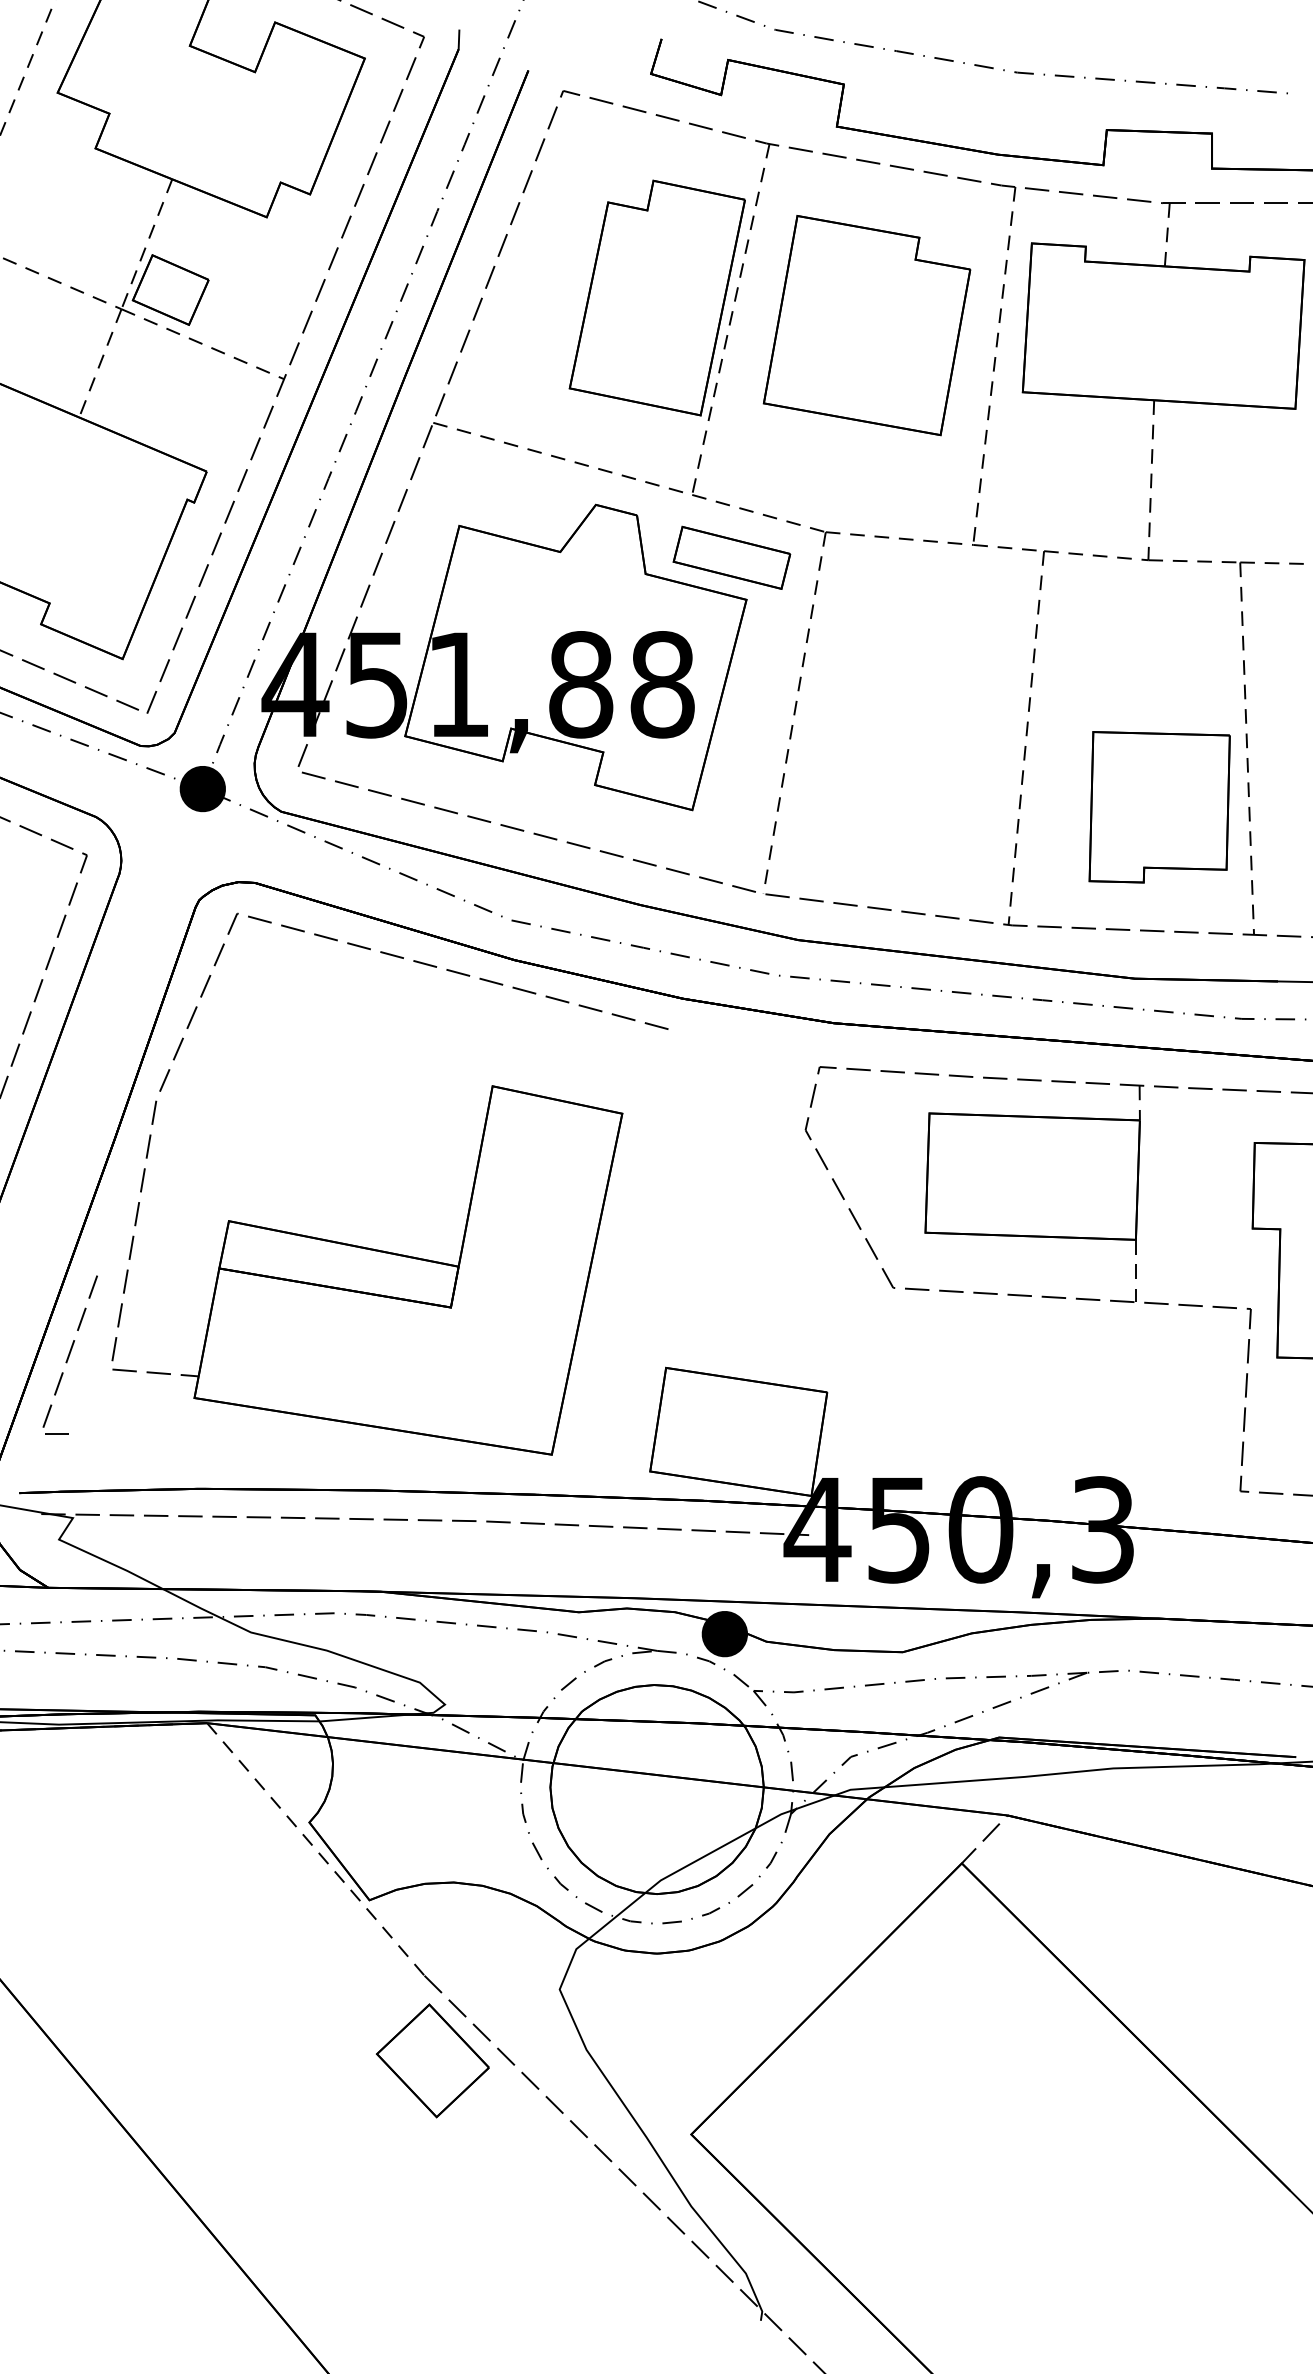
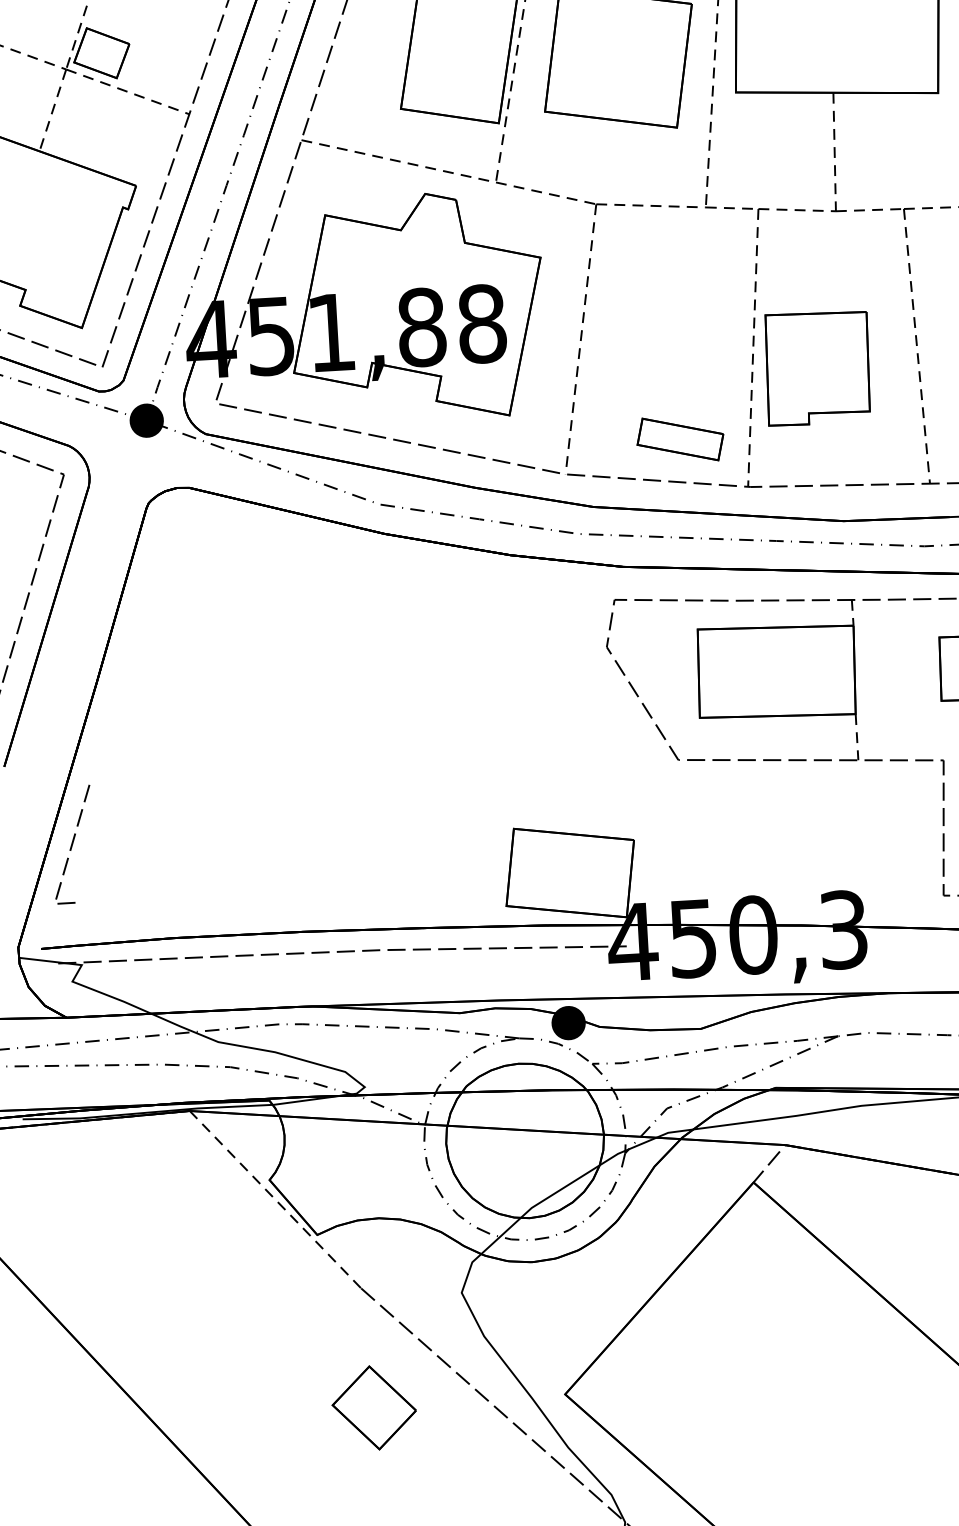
part: (731, 557) -> (680, 439), moved
part: (1159, 807) -> (817, 368), moved
part: (378, 1249) -> (296, 753), removed
part: (432, 2060) -> (374, 1407), moved

